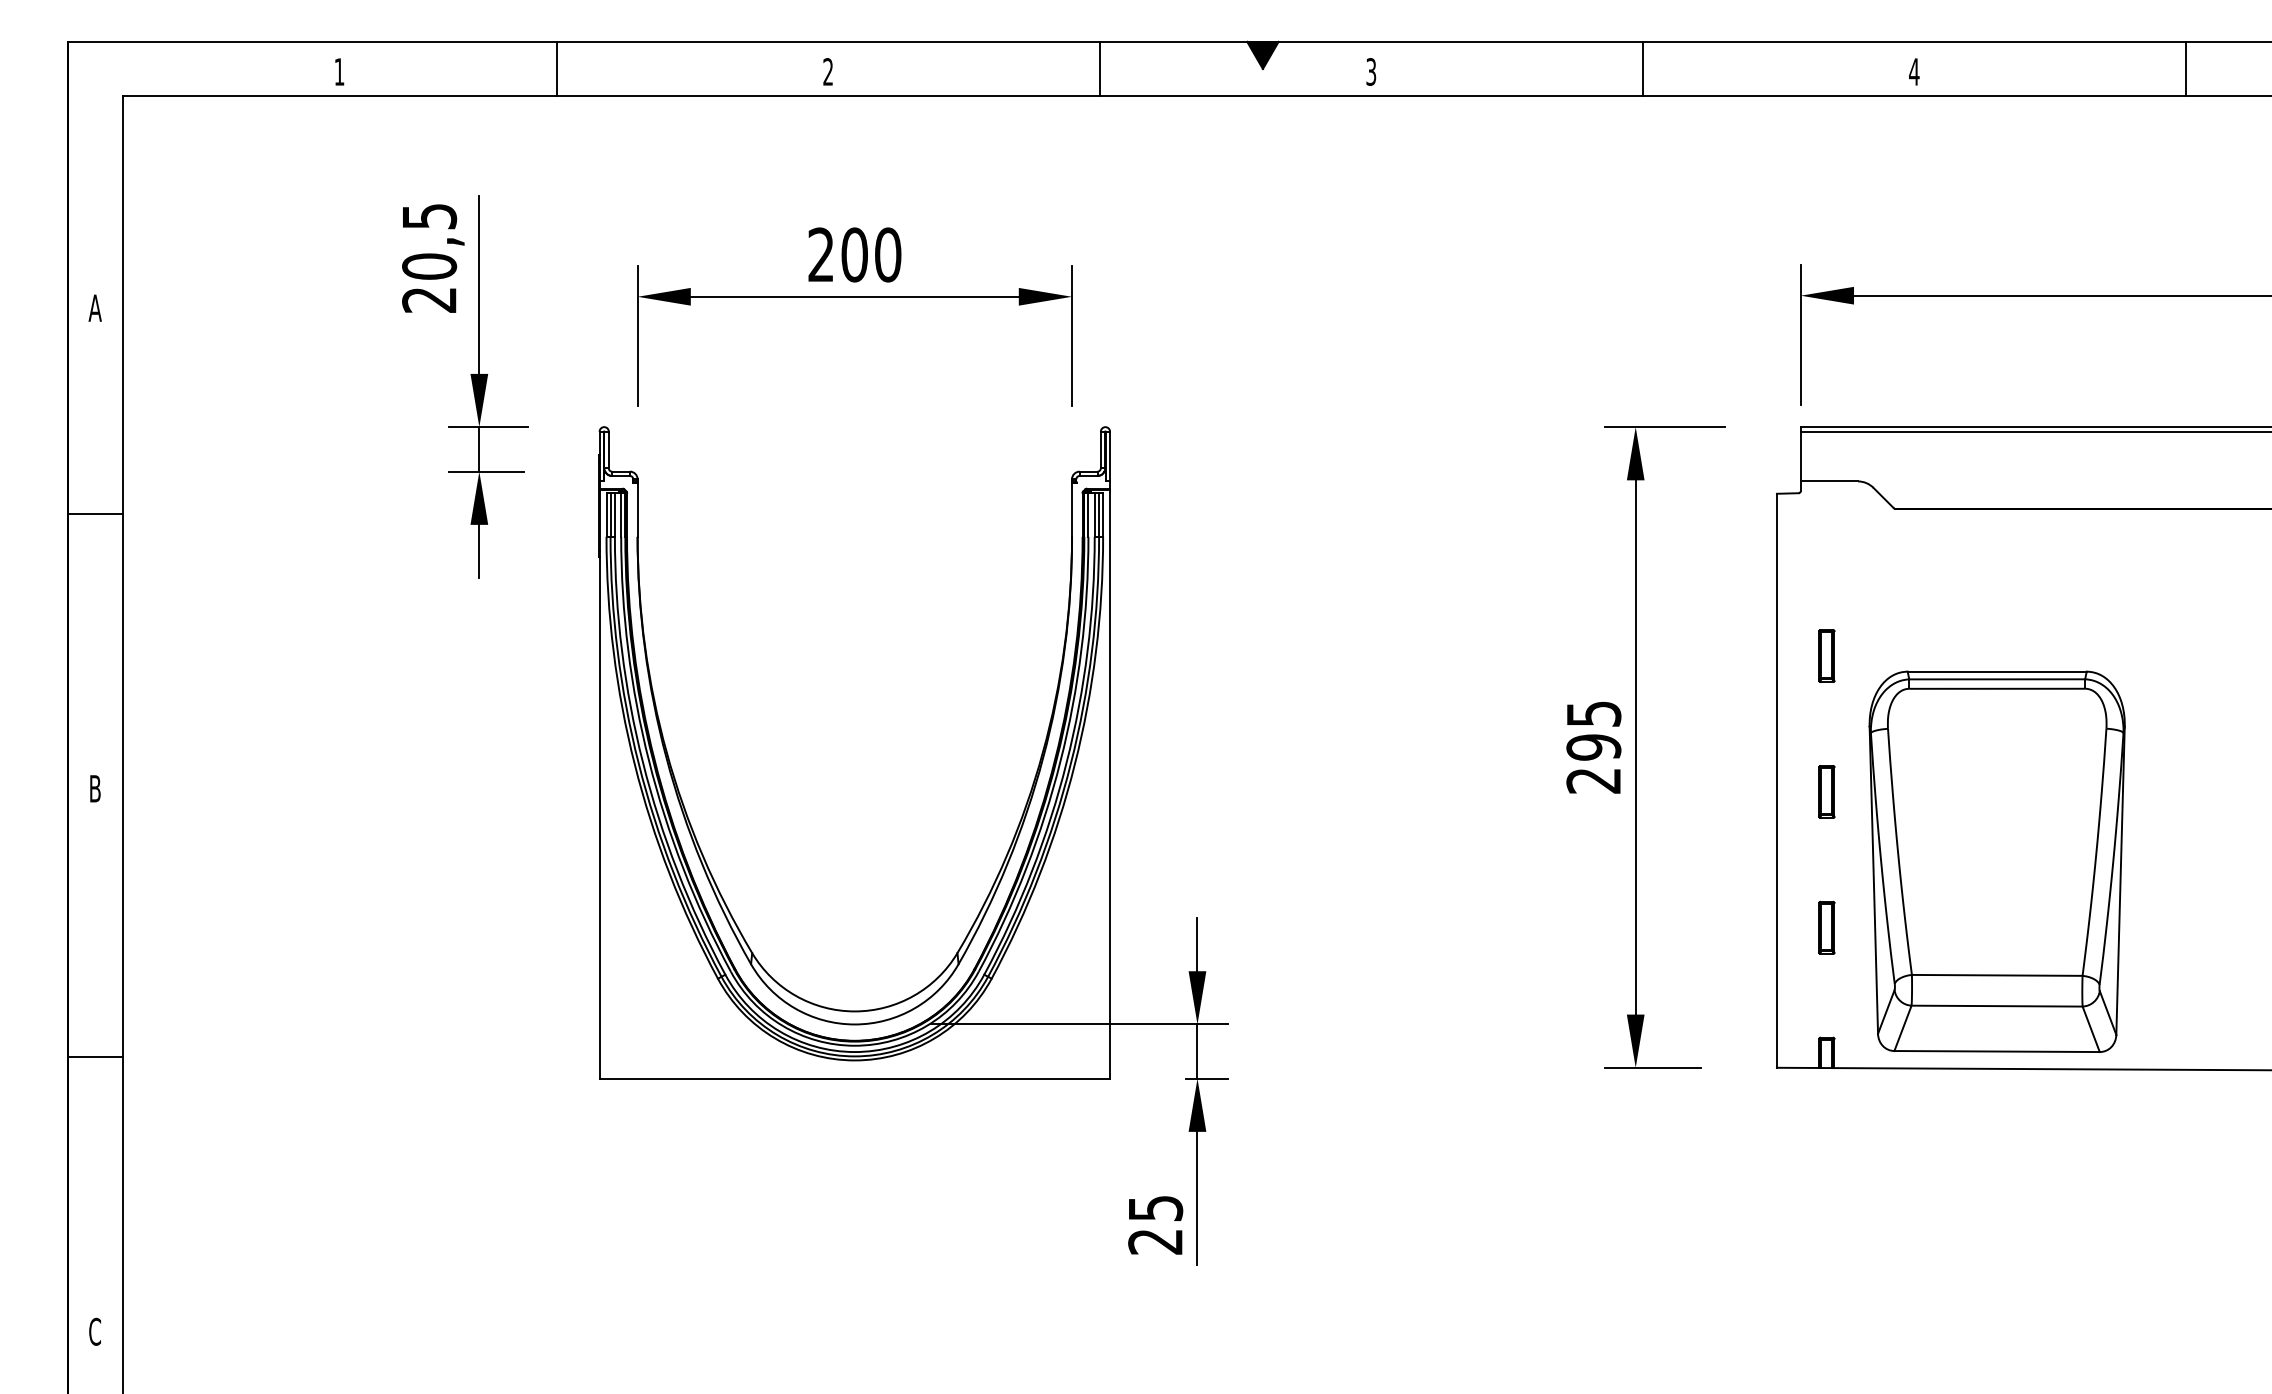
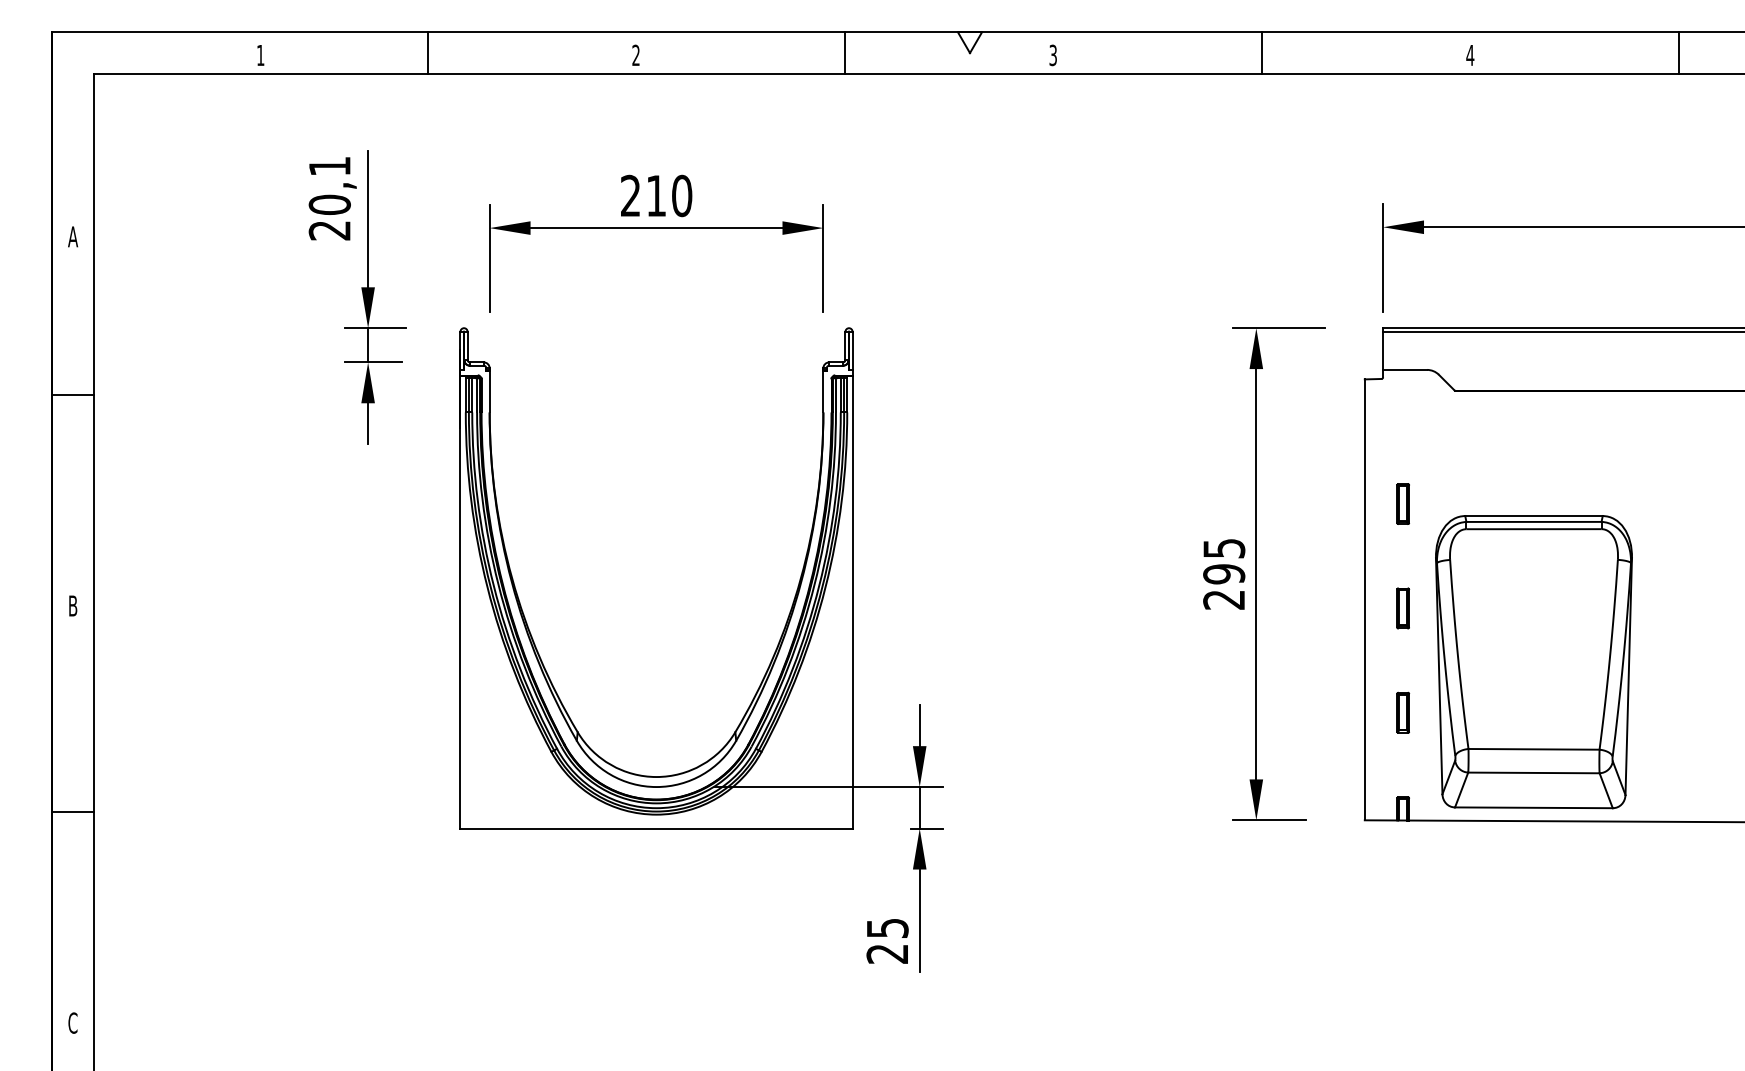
fill: (1262, 55) -> (969, 42), removed
text: (429, 216) -> (329, 166), 20,5 -> 20,1
text: (854, 254) -> (656, 195), 200 -> 210

